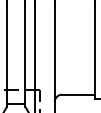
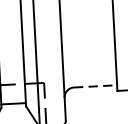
line: (78, 94) -> (95, 86), solid -> dashed

